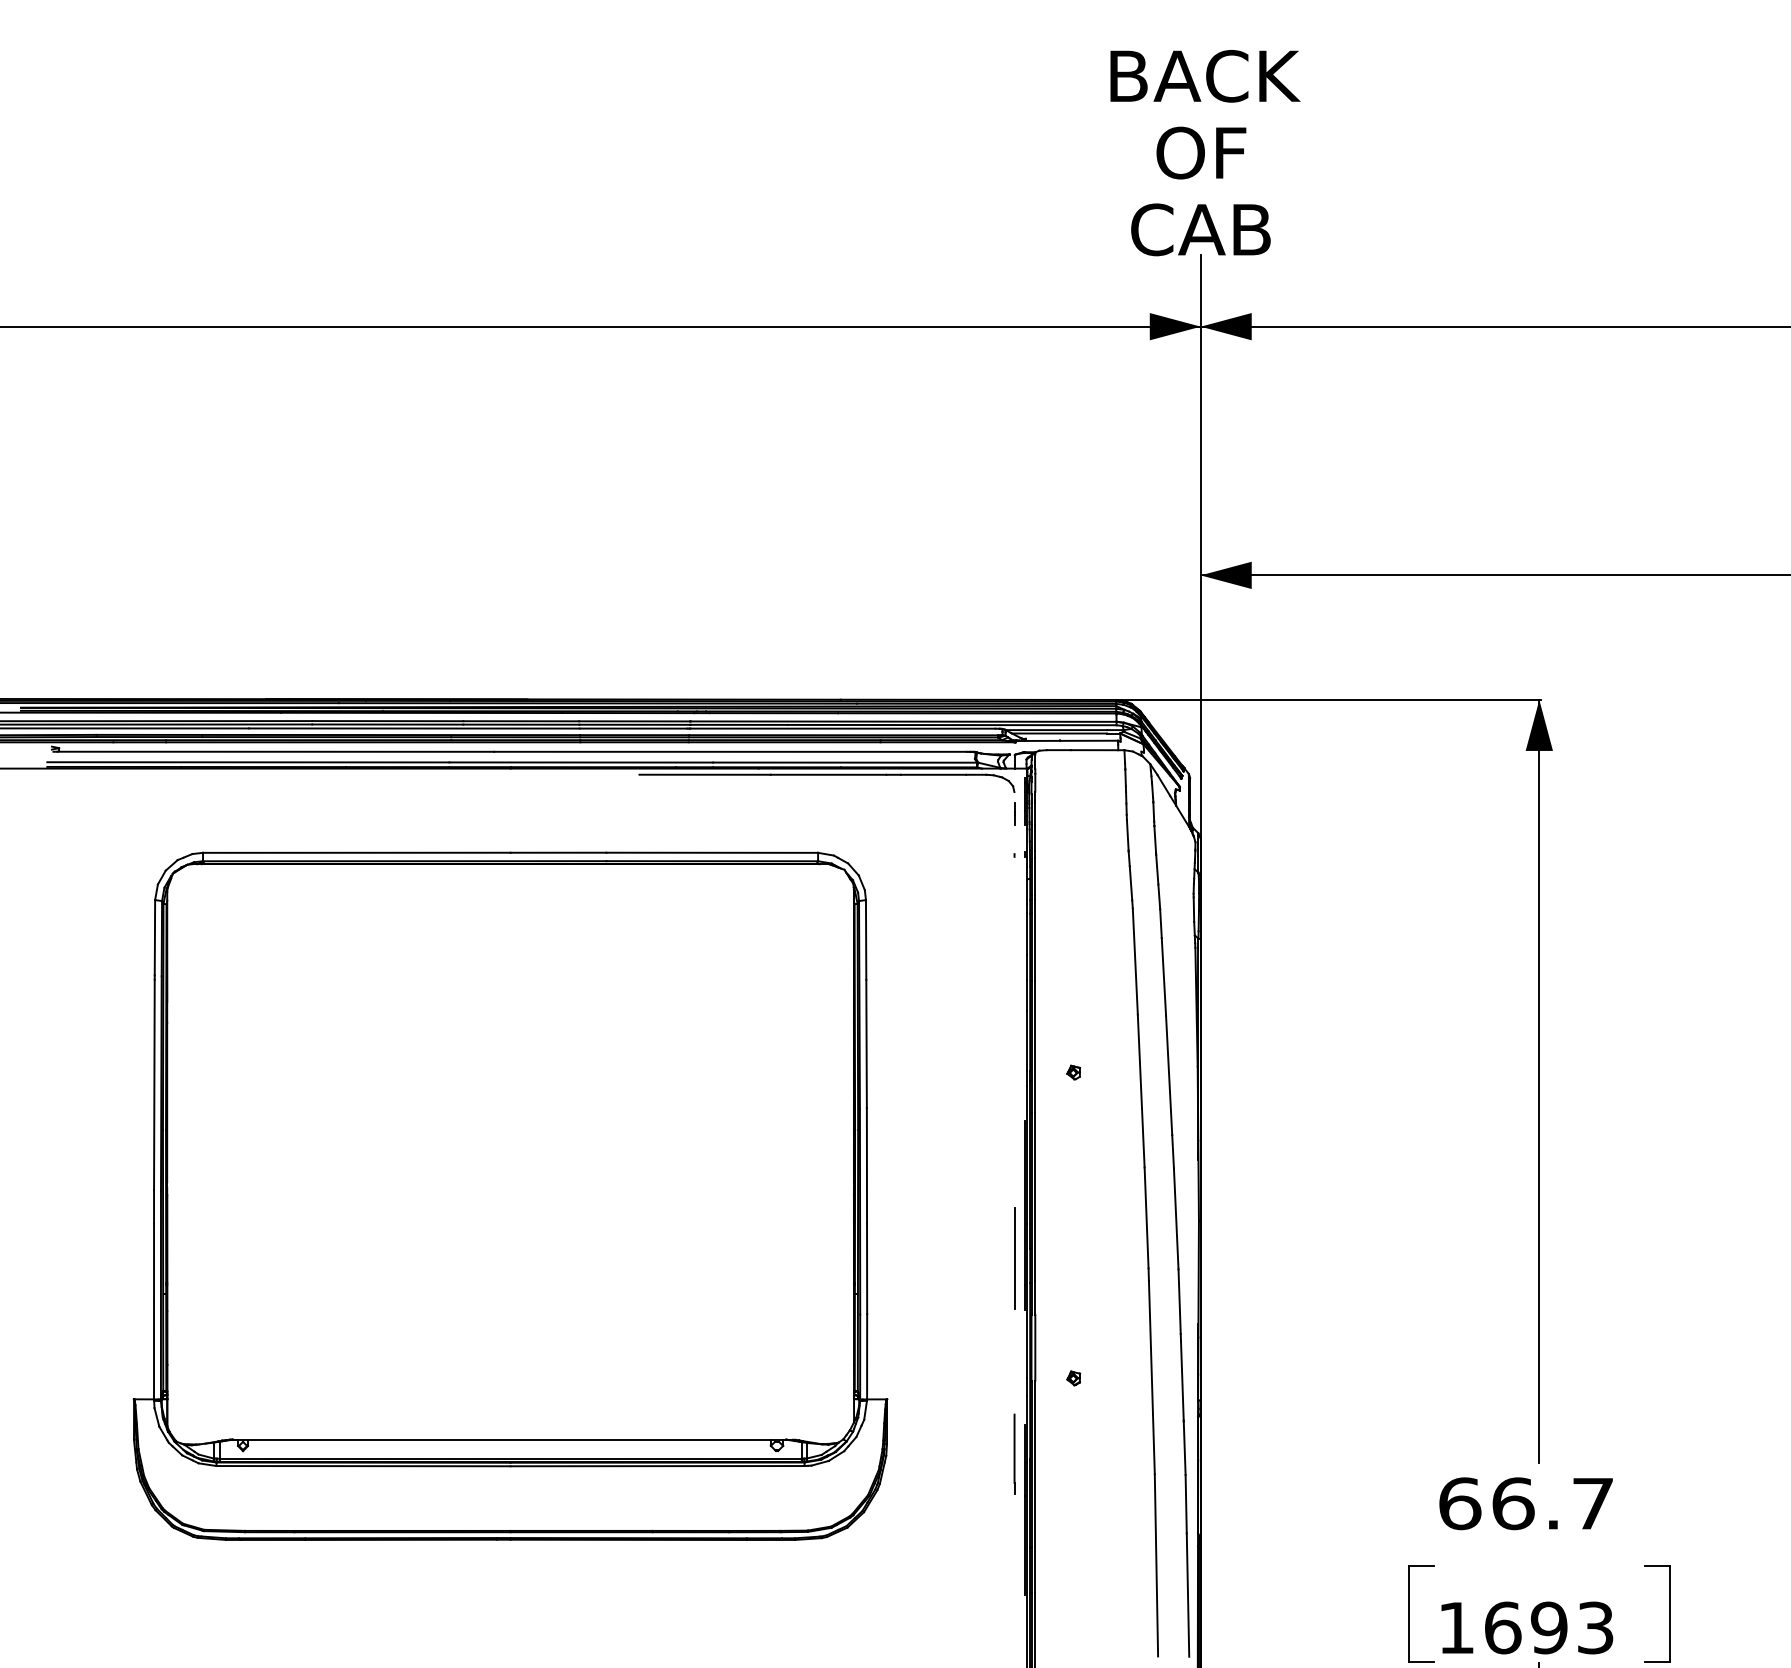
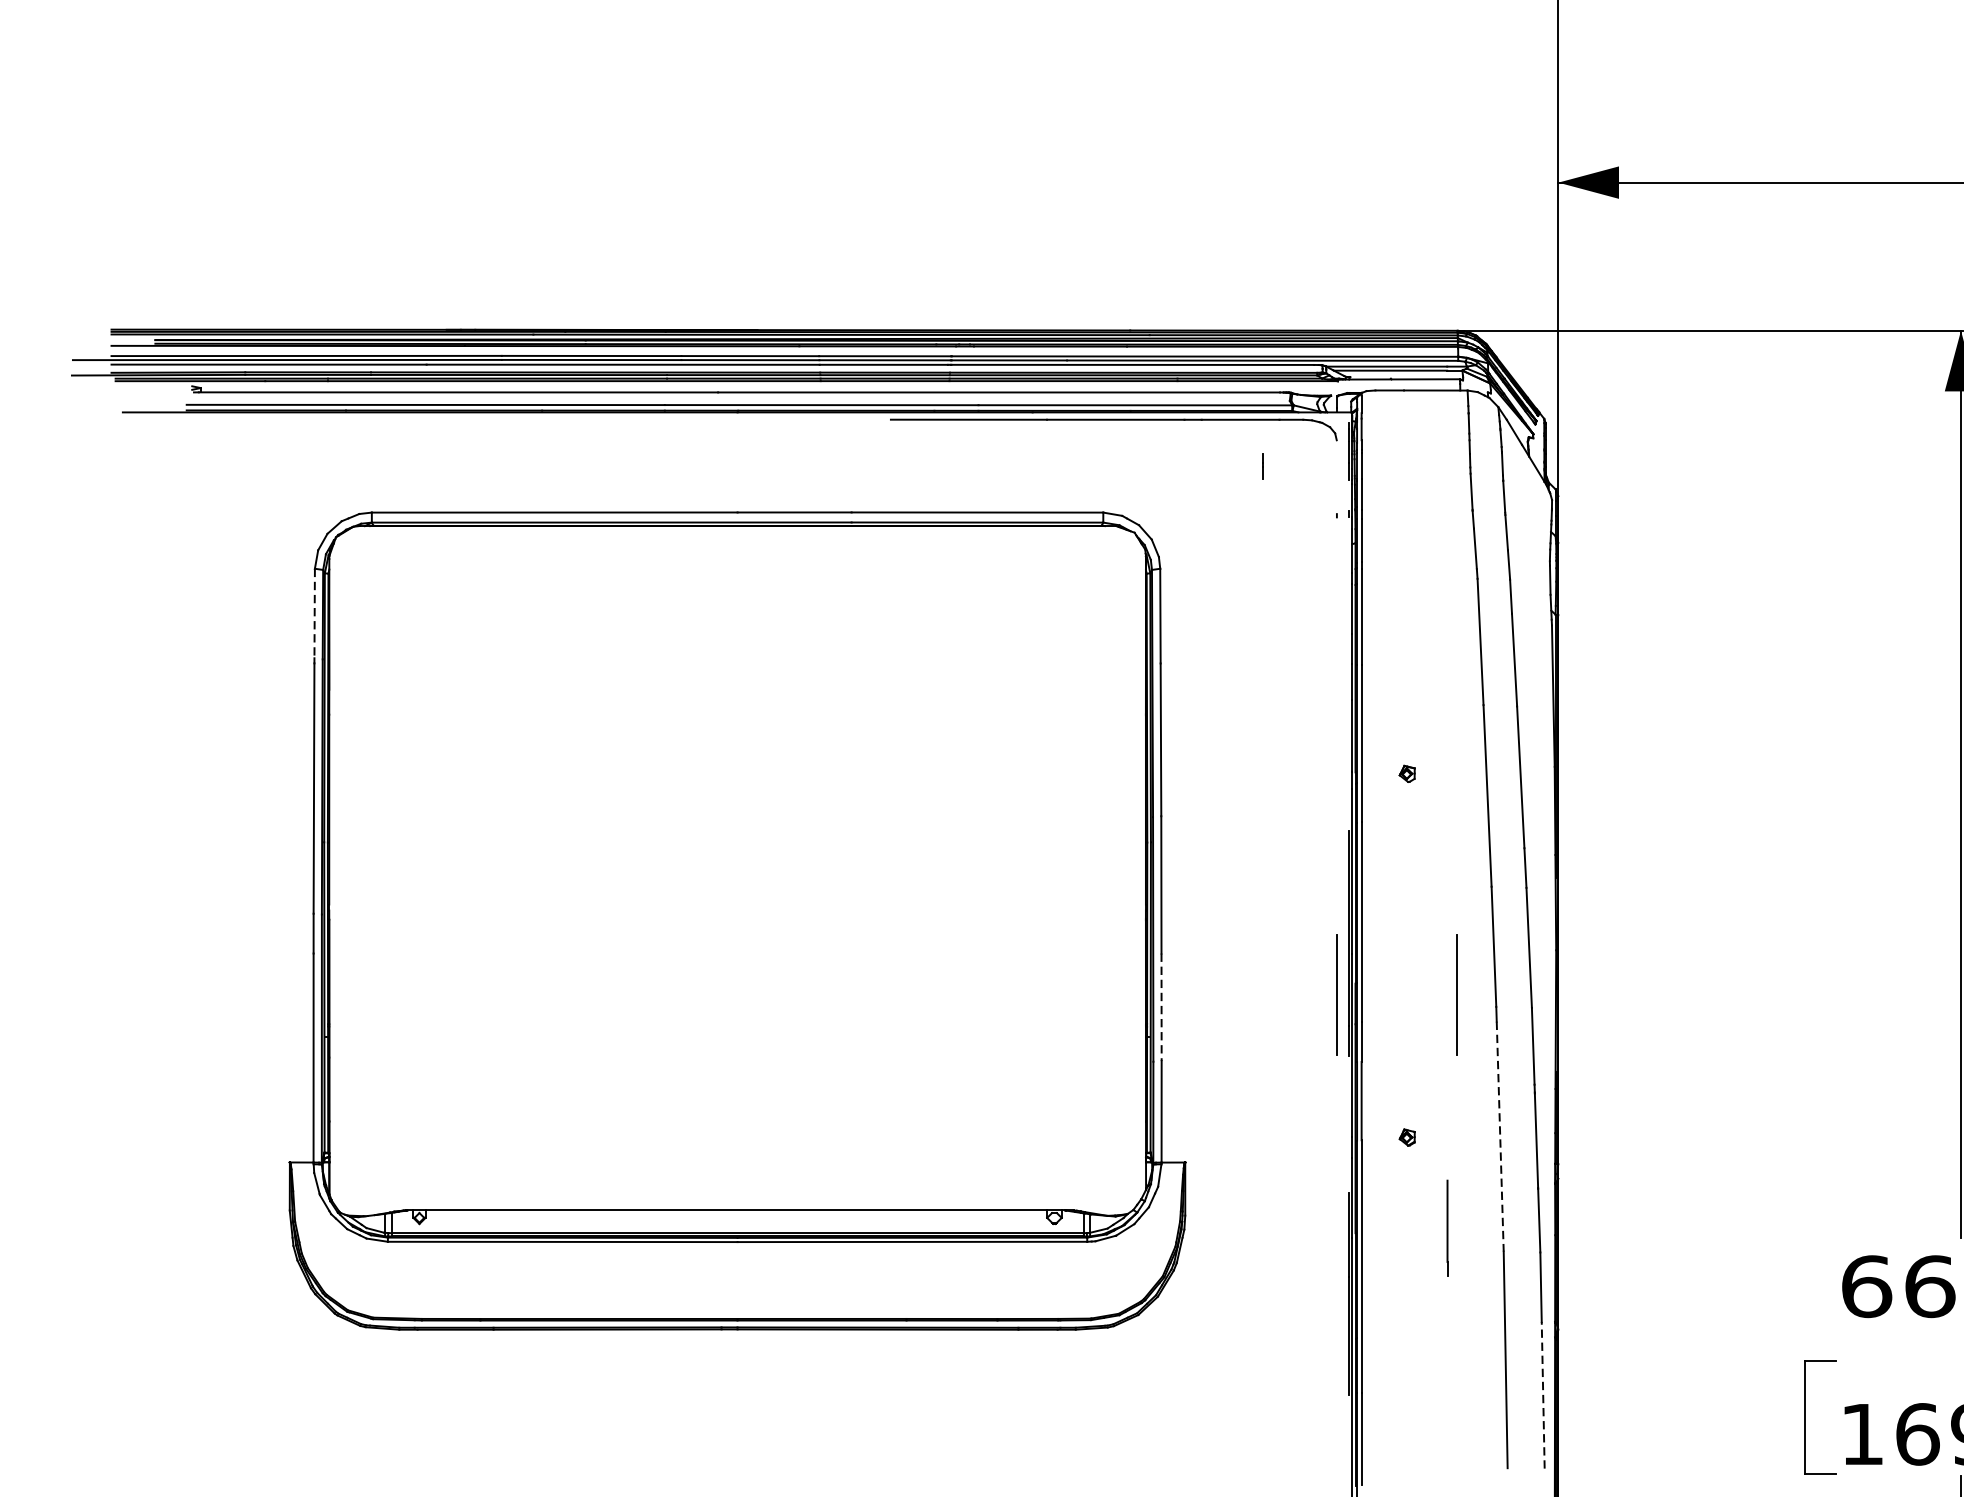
line: (1014, 813) -> (1263, 465), moved
line: (154, 937) -> (314, 613), solid -> dashed
line: (1115, 1258) -> (1456, 994), added
line: (867, 1269) -> (1162, 1008), solid -> dashed
line: (1151, 1377) -> (1499, 1136), solid -> dashed
line: (1014, 1453) -> (1447, 1226), moved
line: (1188, 1595) -> (1543, 1395), solid -> dashed

